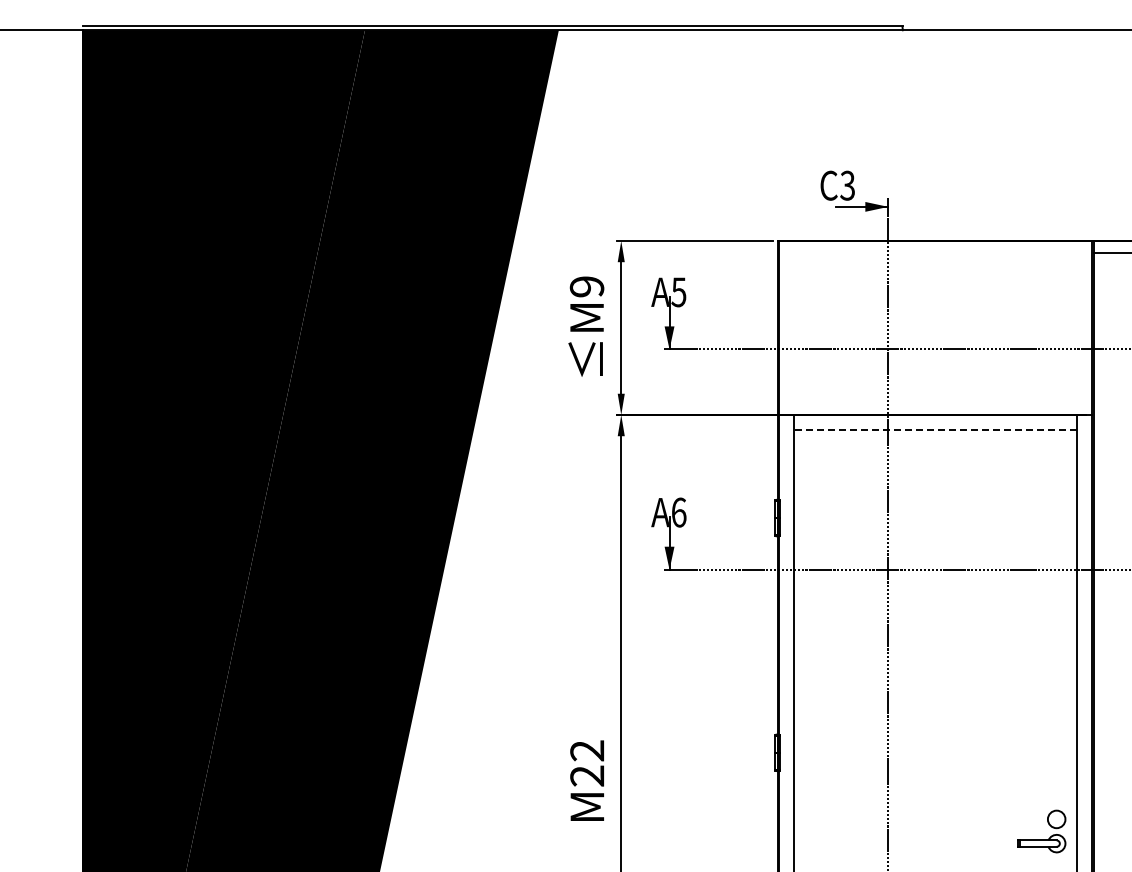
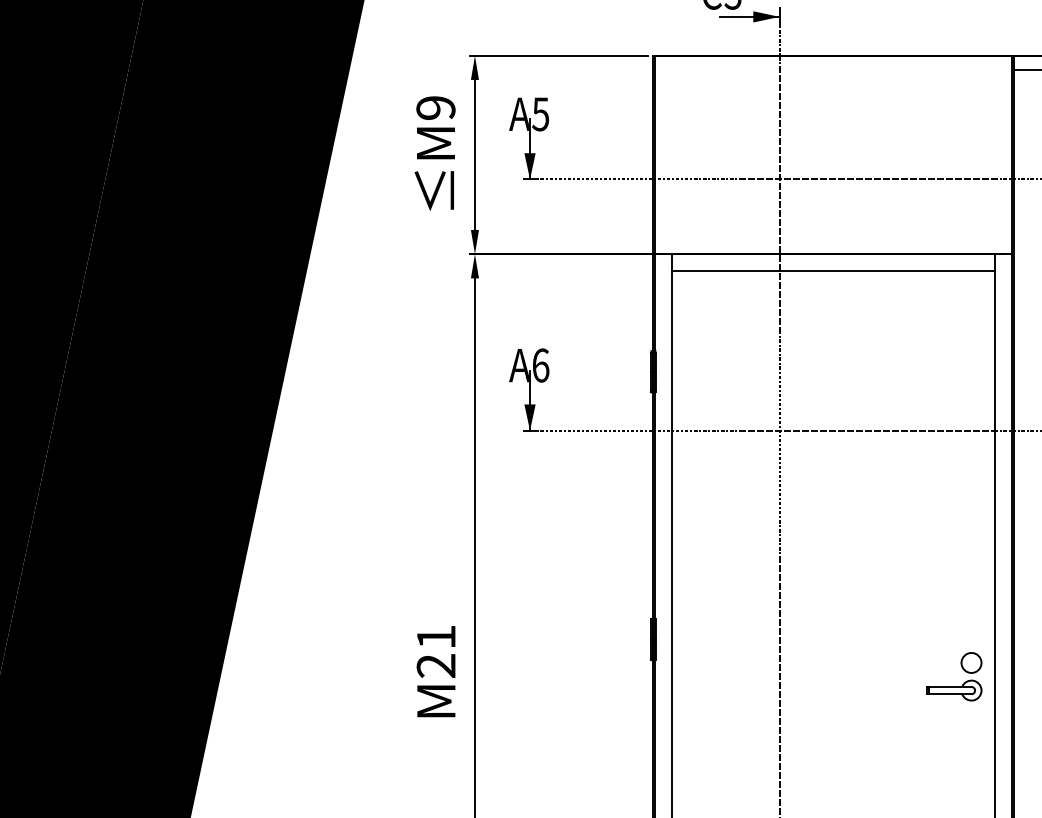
line: (935, 429) -> (833, 270), dashed -> solid
text: (587, 750) -> (436, 636), M22 -> M21
part: (1041, 839) -> (954, 685), moved

